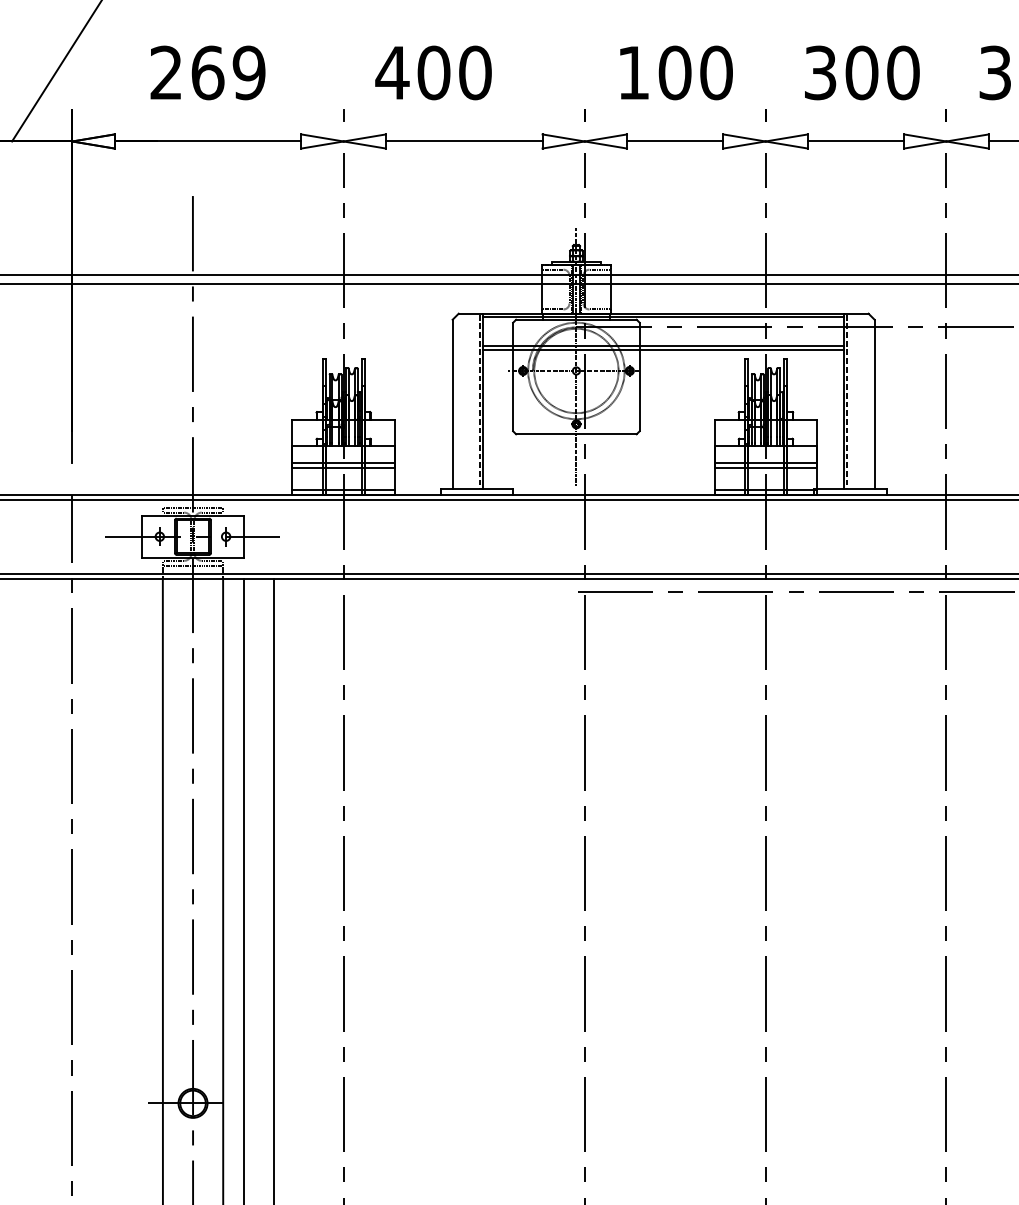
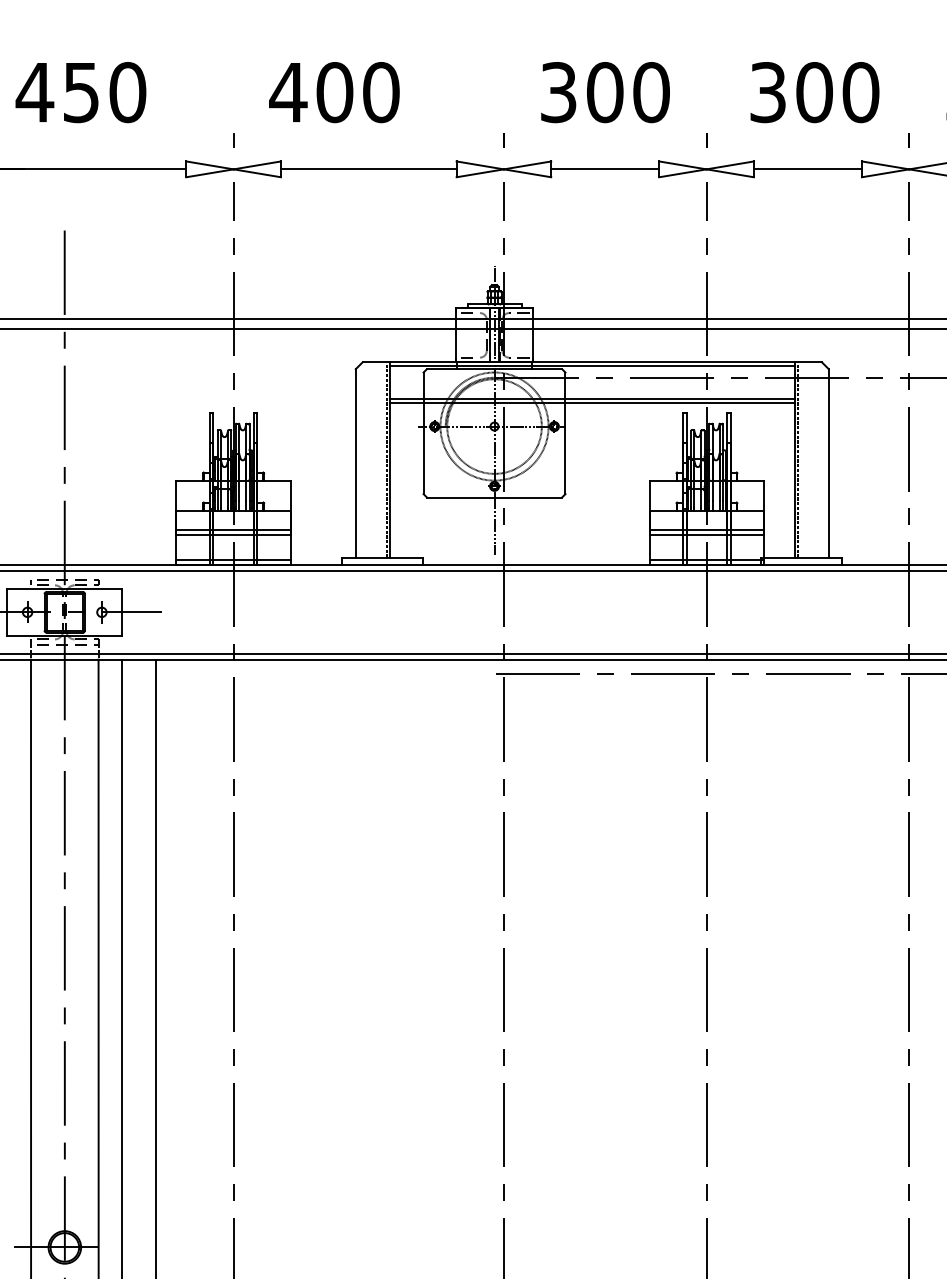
text: (207, 72) -> (81, 92), 269 -> 450
text: (633, 72) -> (558, 92), 100 -> 300

